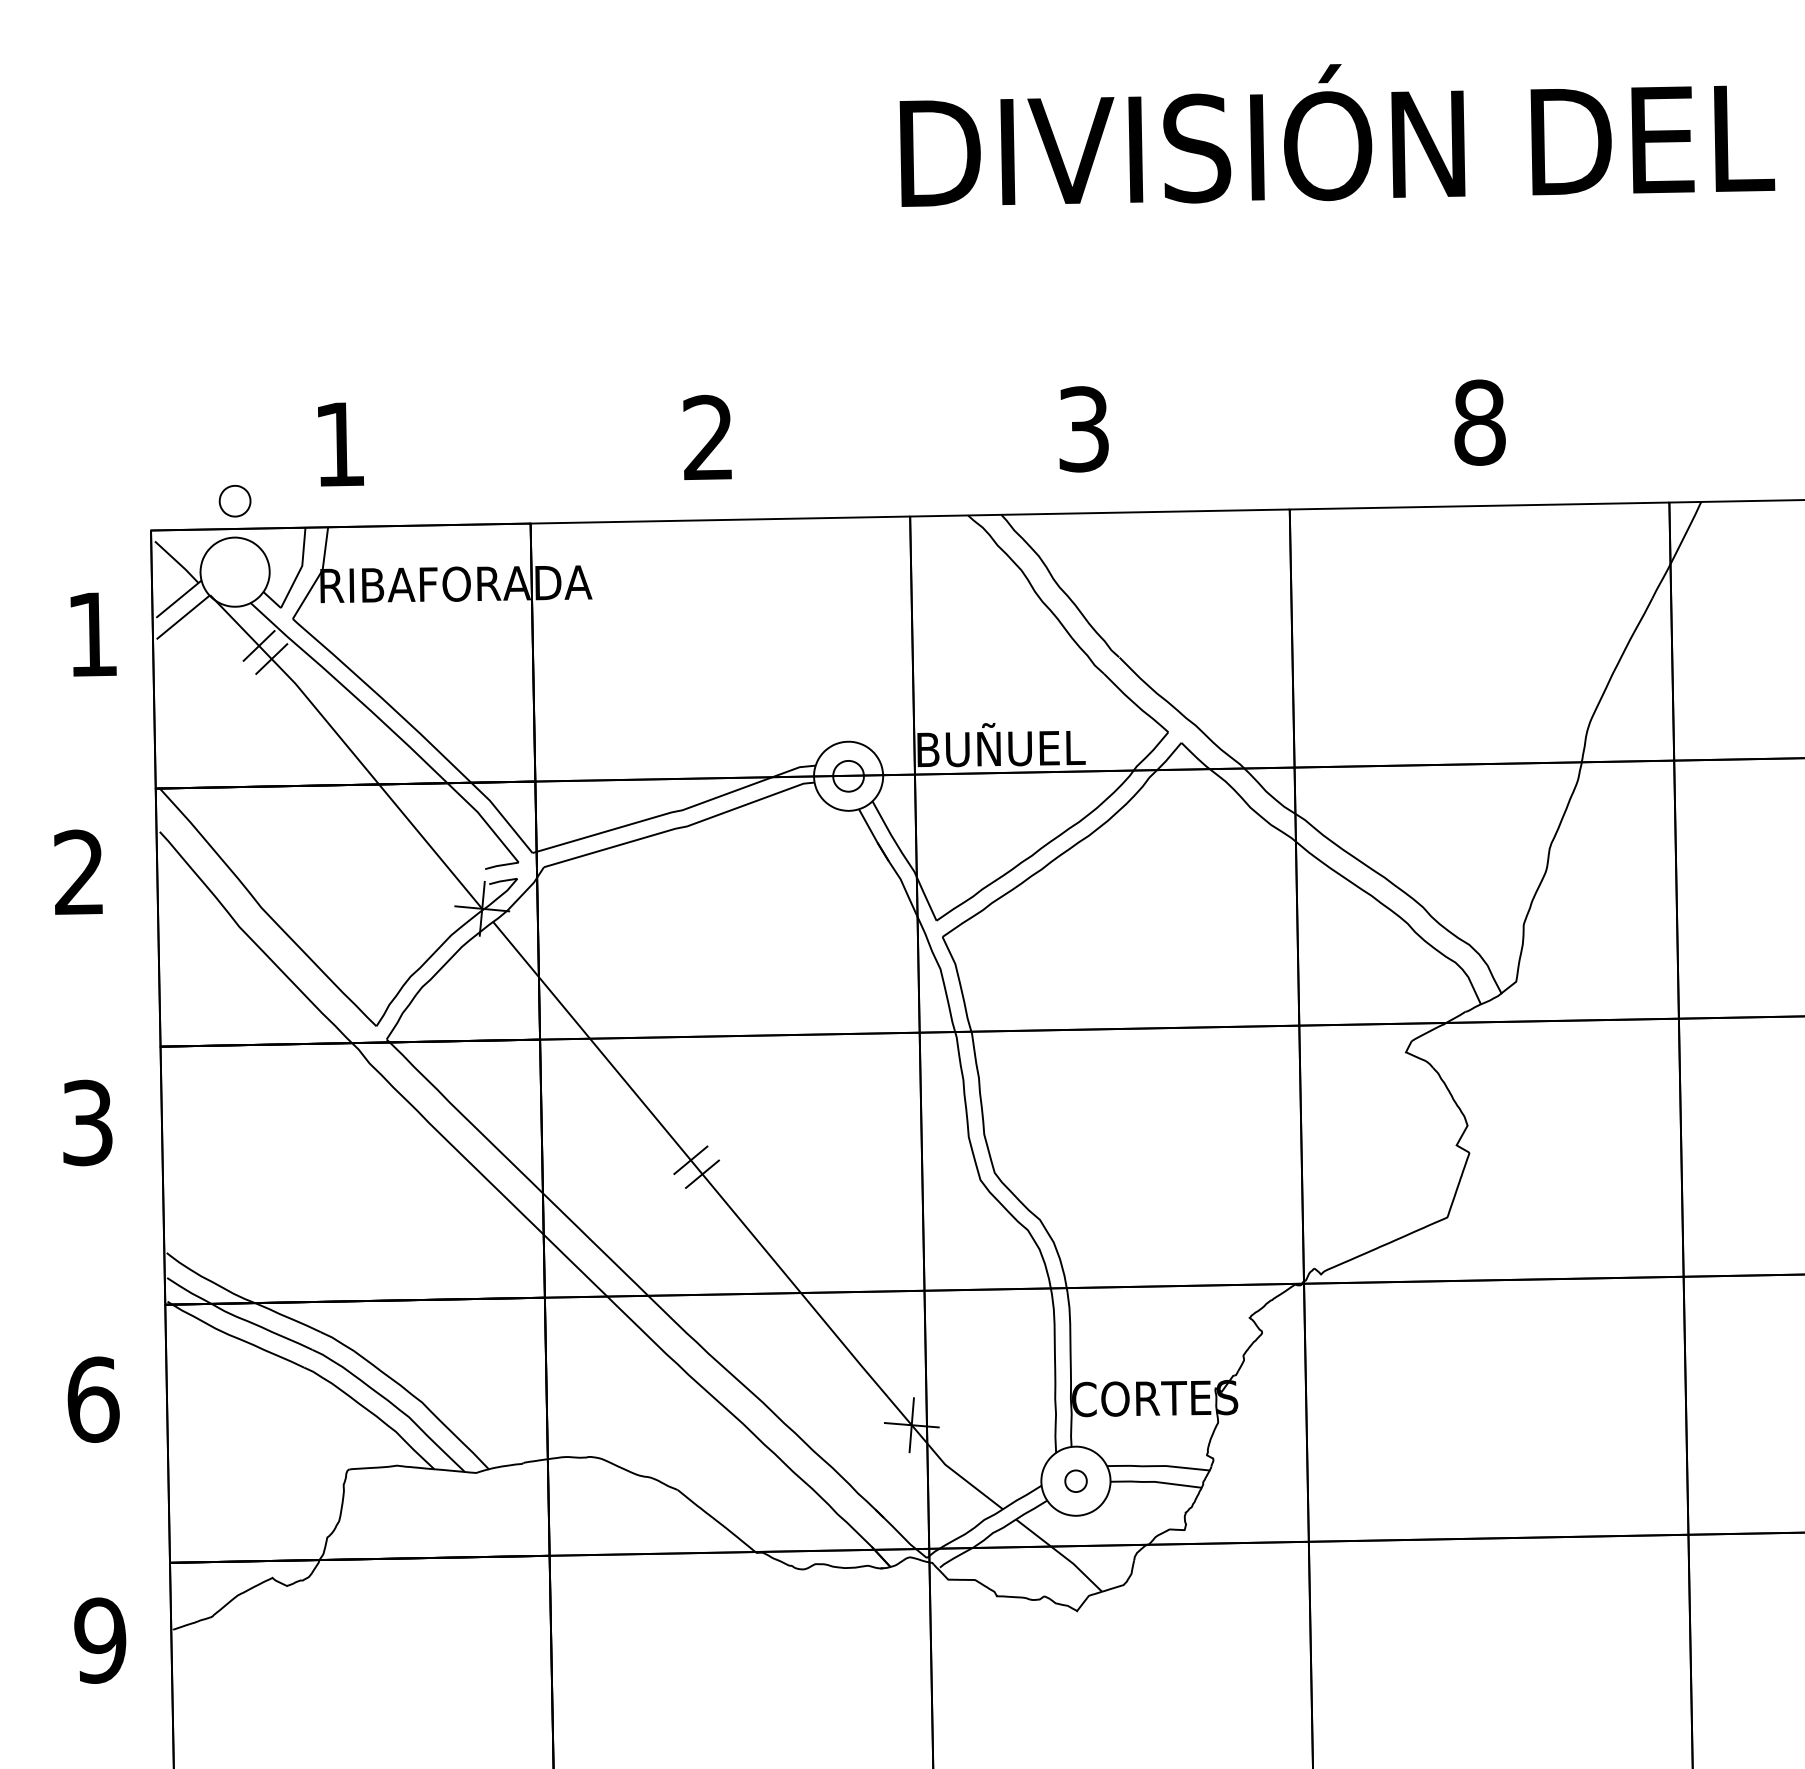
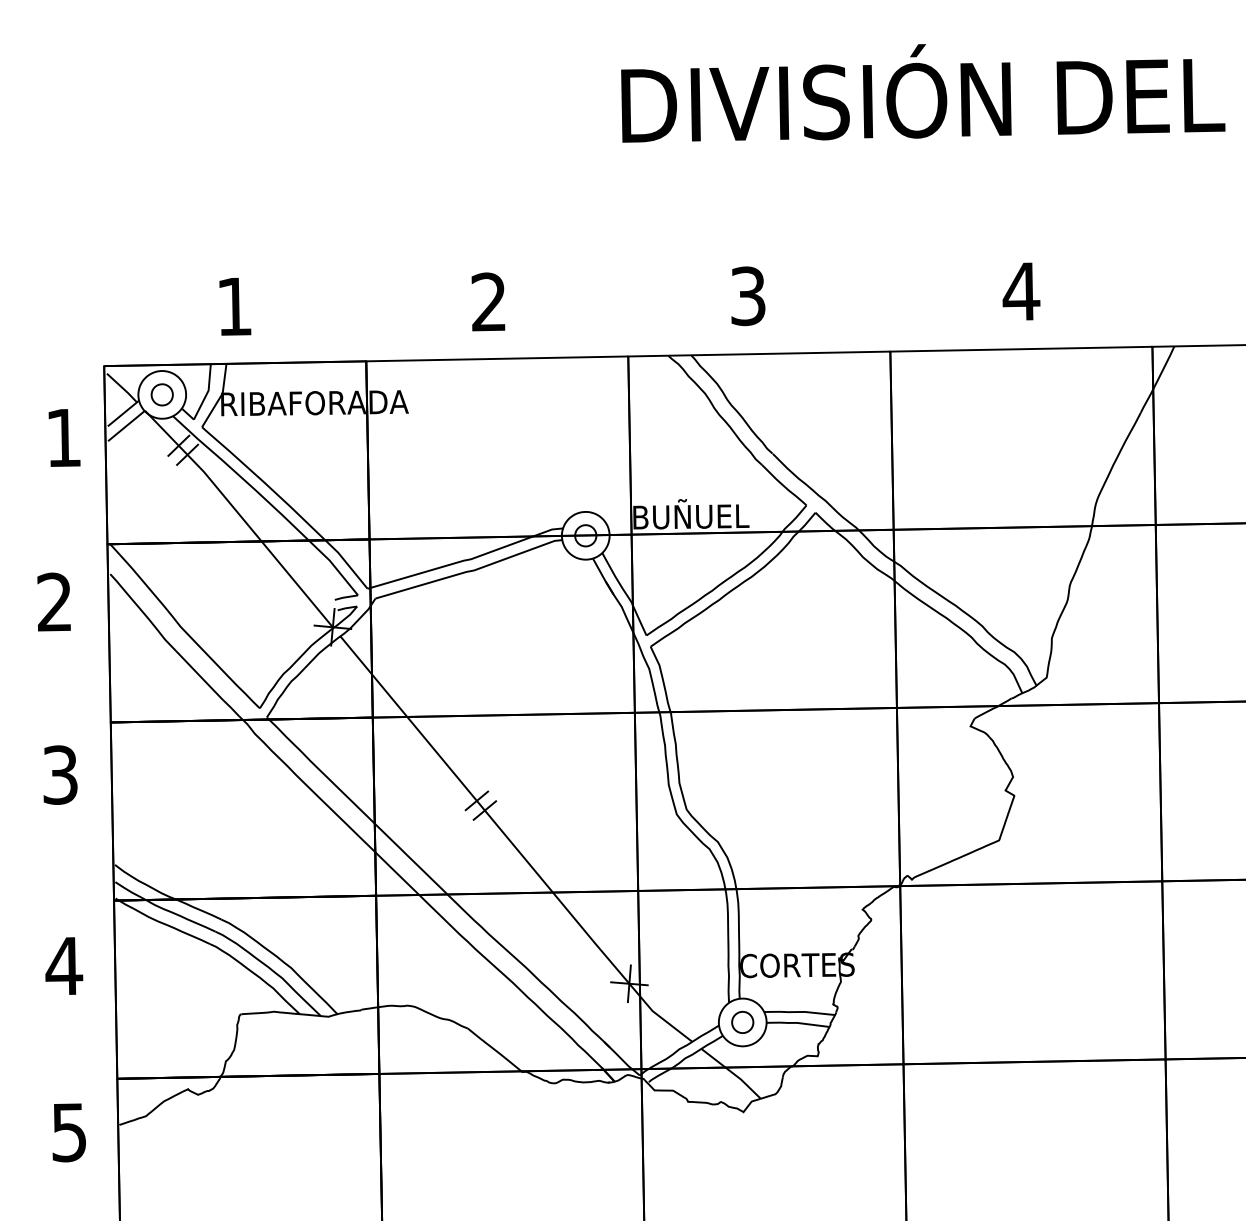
text: (1479, 422) -> (1021, 291), 8 -> 4
part: (234, 500) -> (161, 394), moved
text: (93, 1400) -> (64, 966), 6 -> 4
part: (1075, 1481) -> (742, 1022), size x1.43
text: (99, 1640) -> (68, 1132), 9 -> 5

